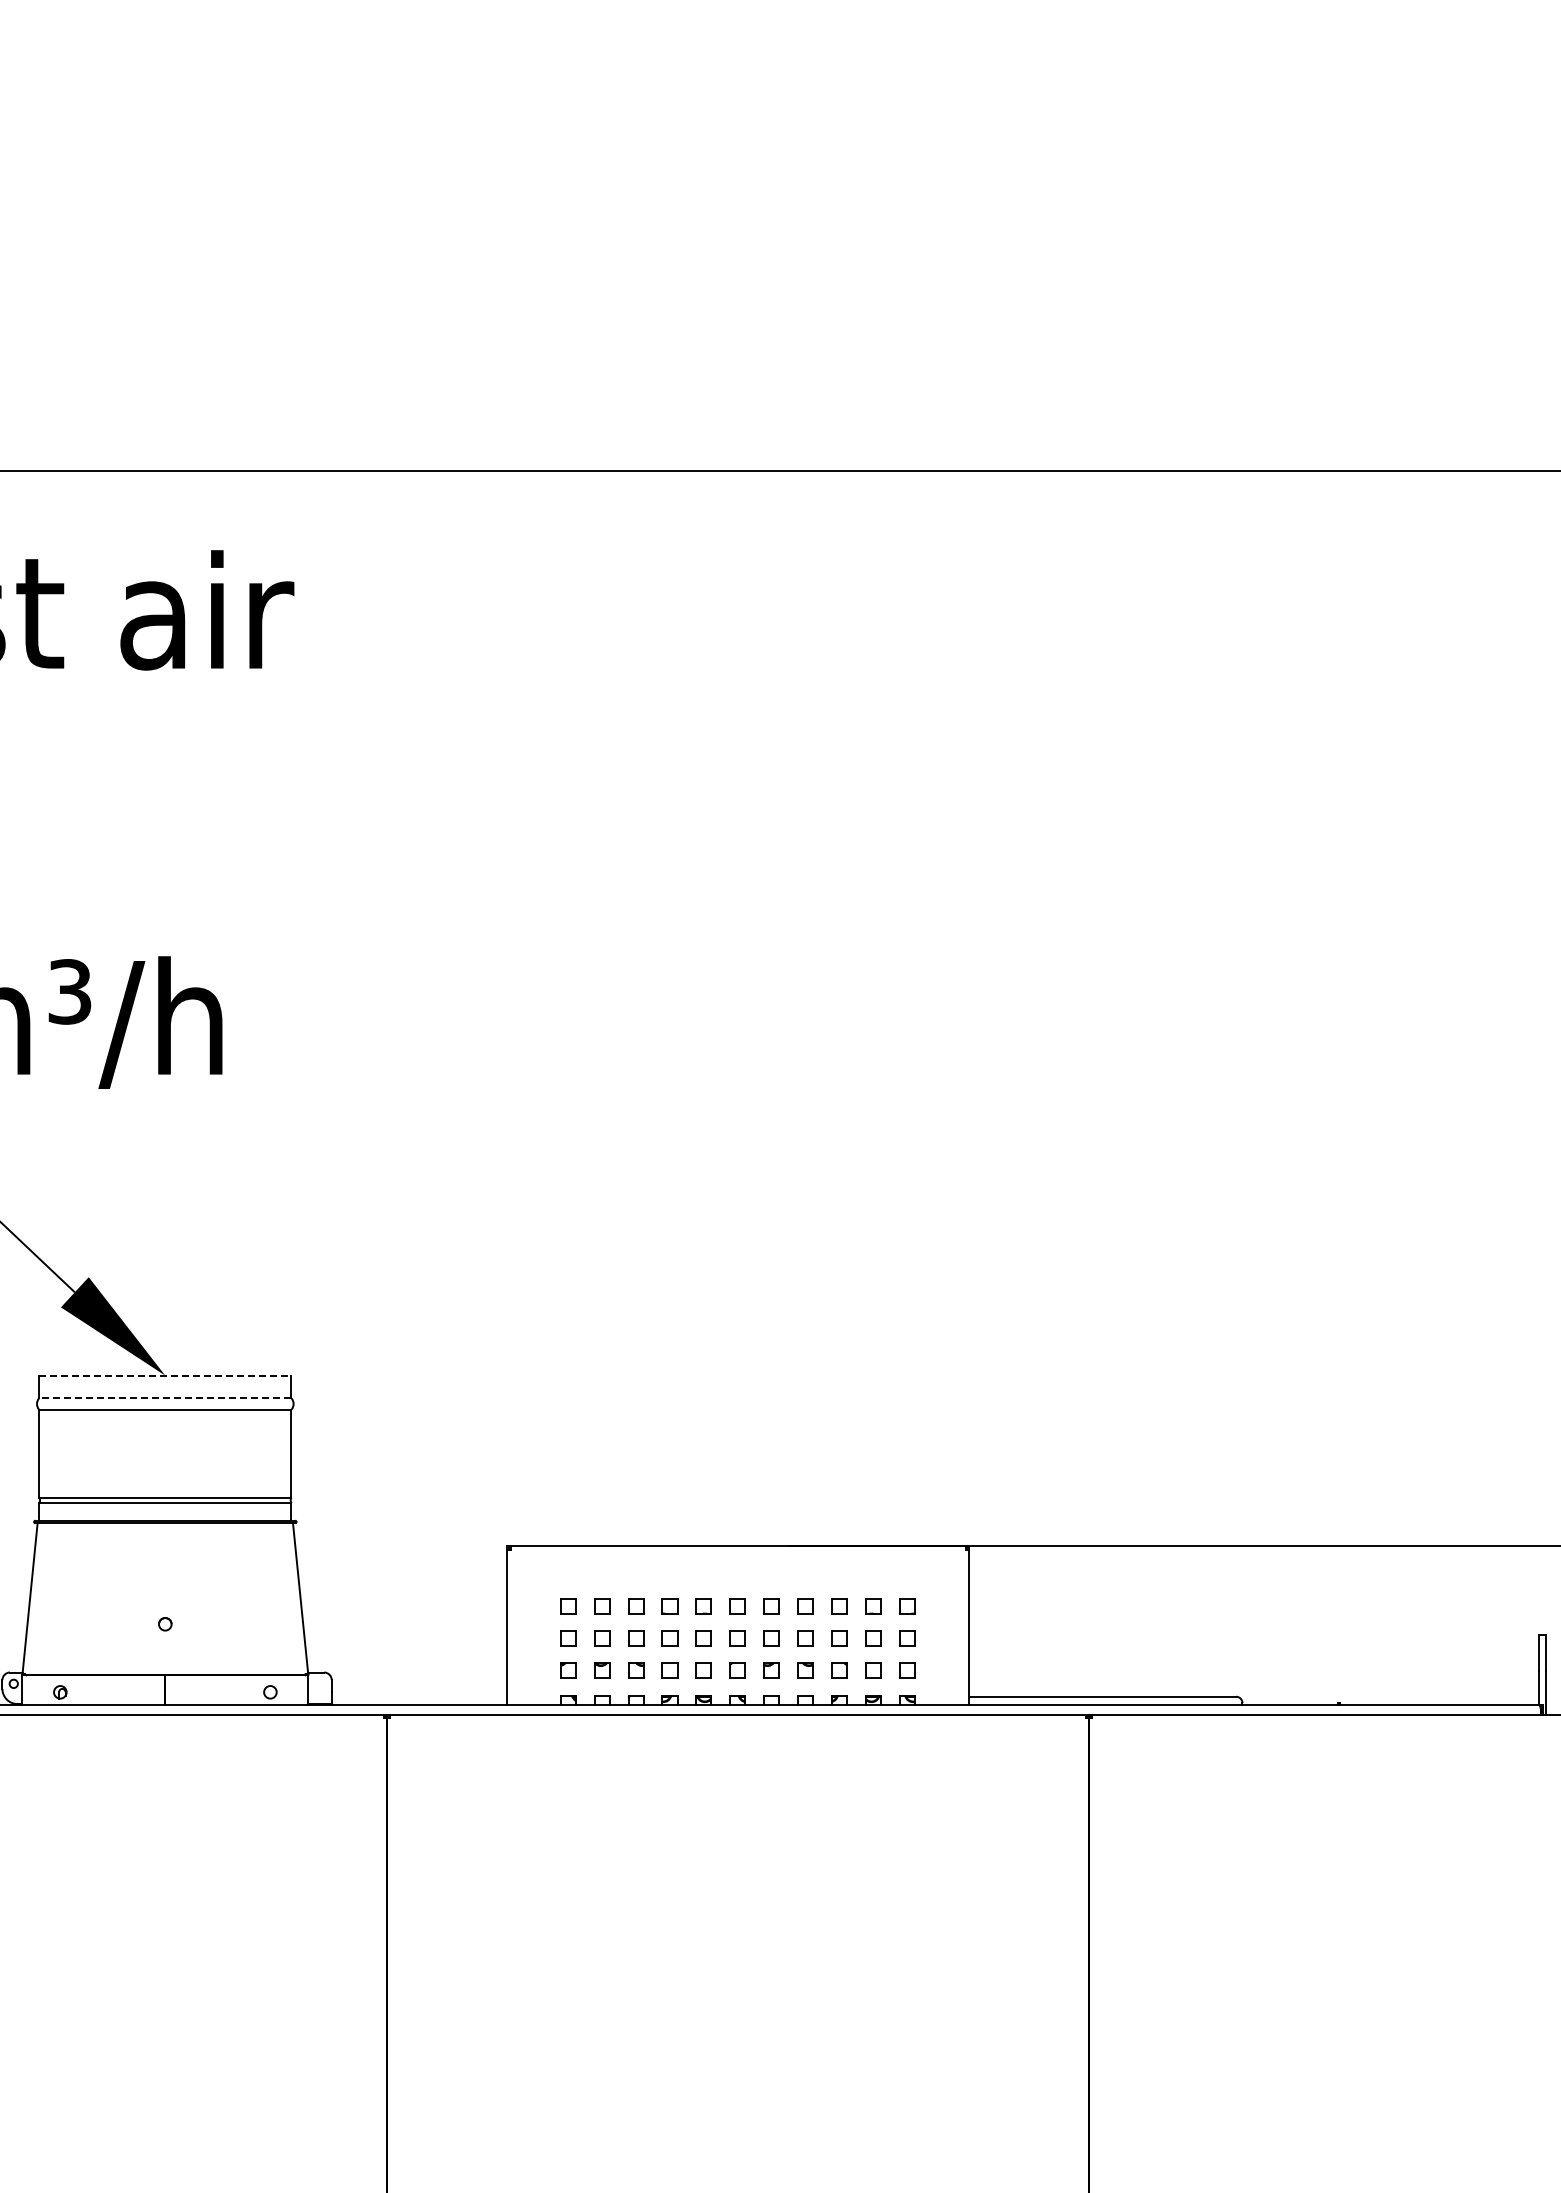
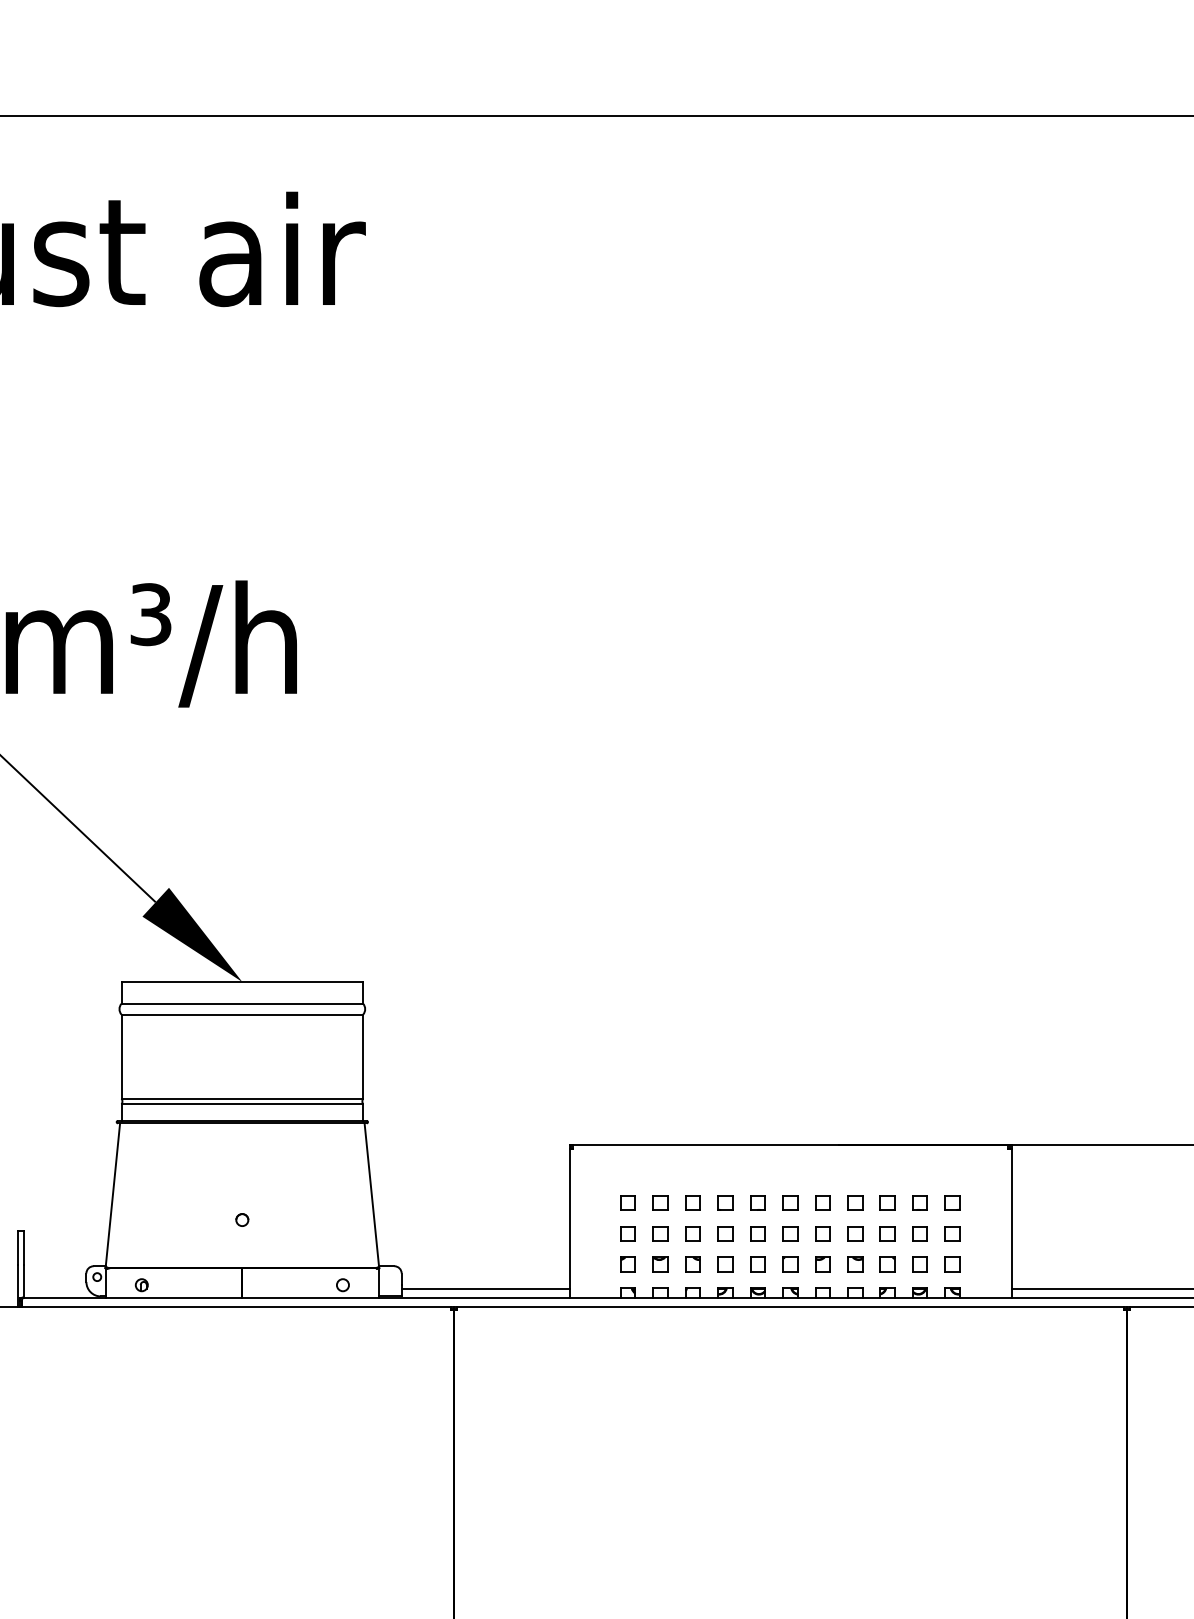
line: (165, 1375) -> (242, 981), dashed -> solid
line: (164, 1398) -> (241, 1003), dashed -> solid
line: (419, 1696) -> (485, 1289), added

